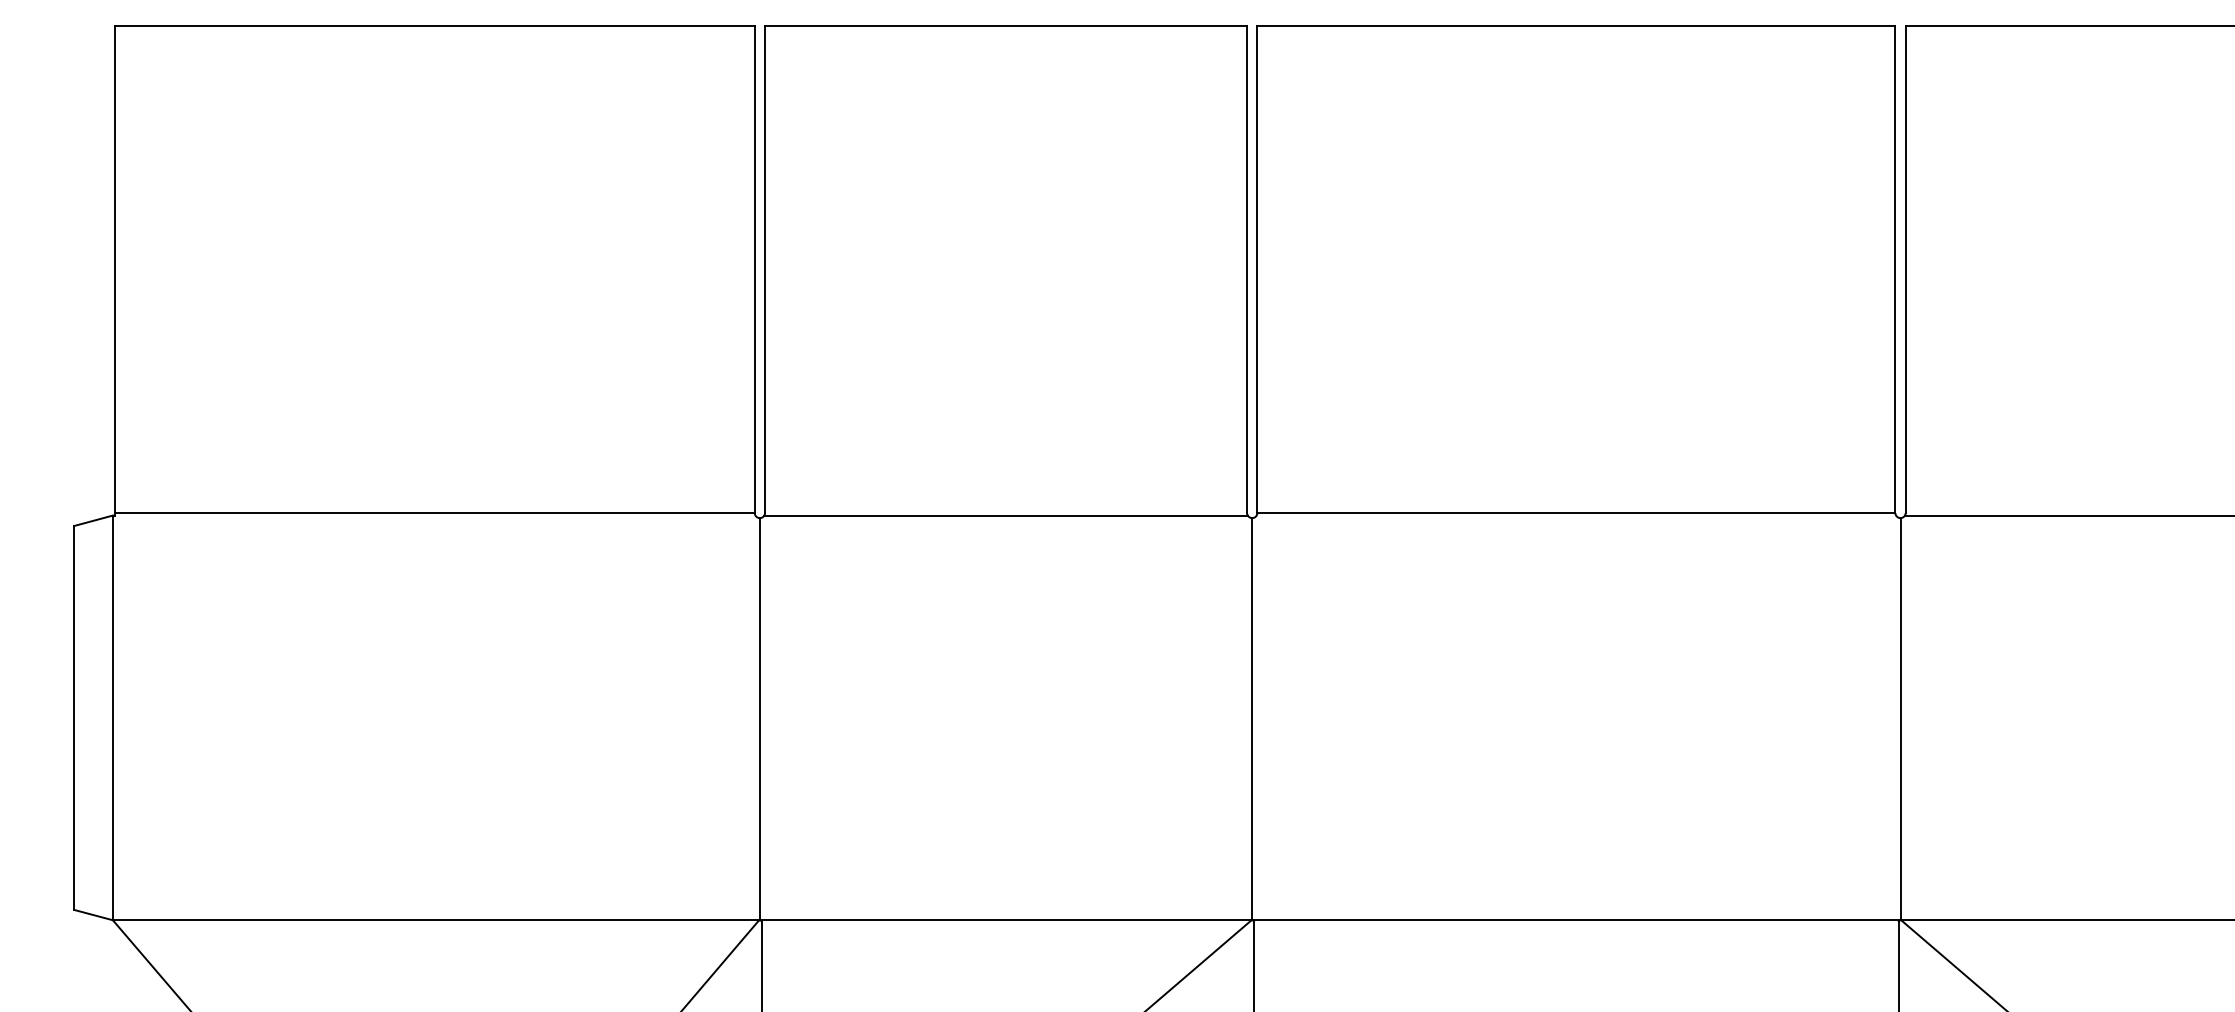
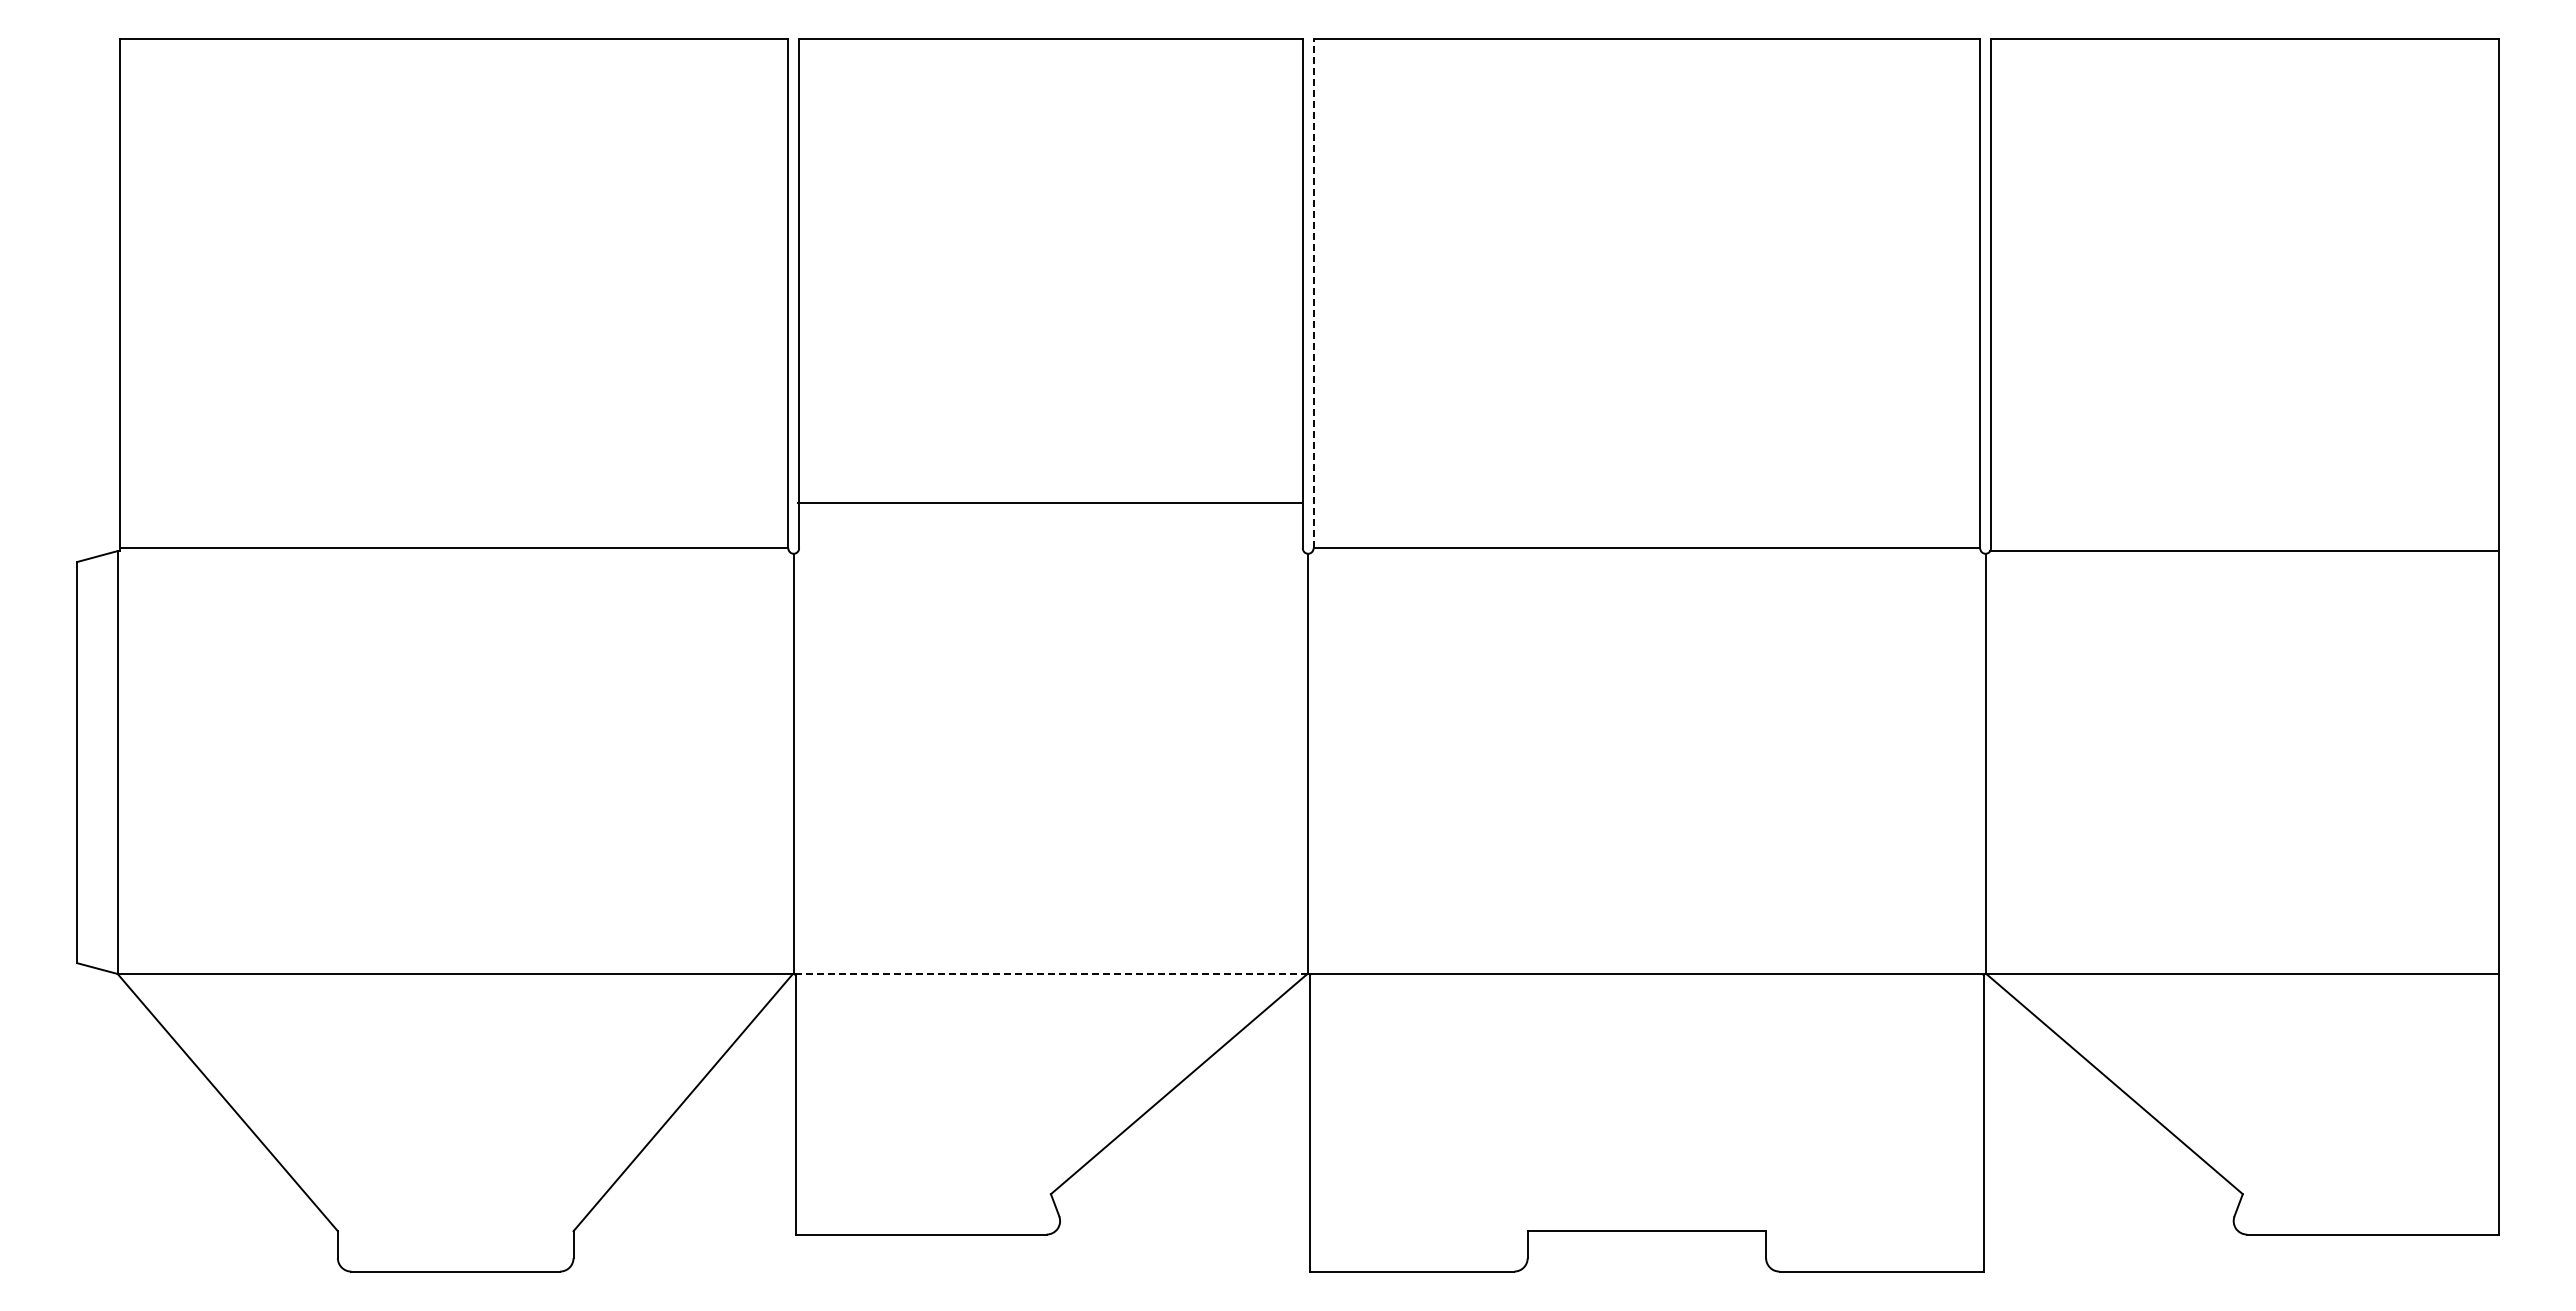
line: (1257, 269) -> (1313, 293), solid -> dashed
line: (1005, 515) -> (1050, 503), moved
line: (1005, 919) -> (1050, 973), solid -> dashed

